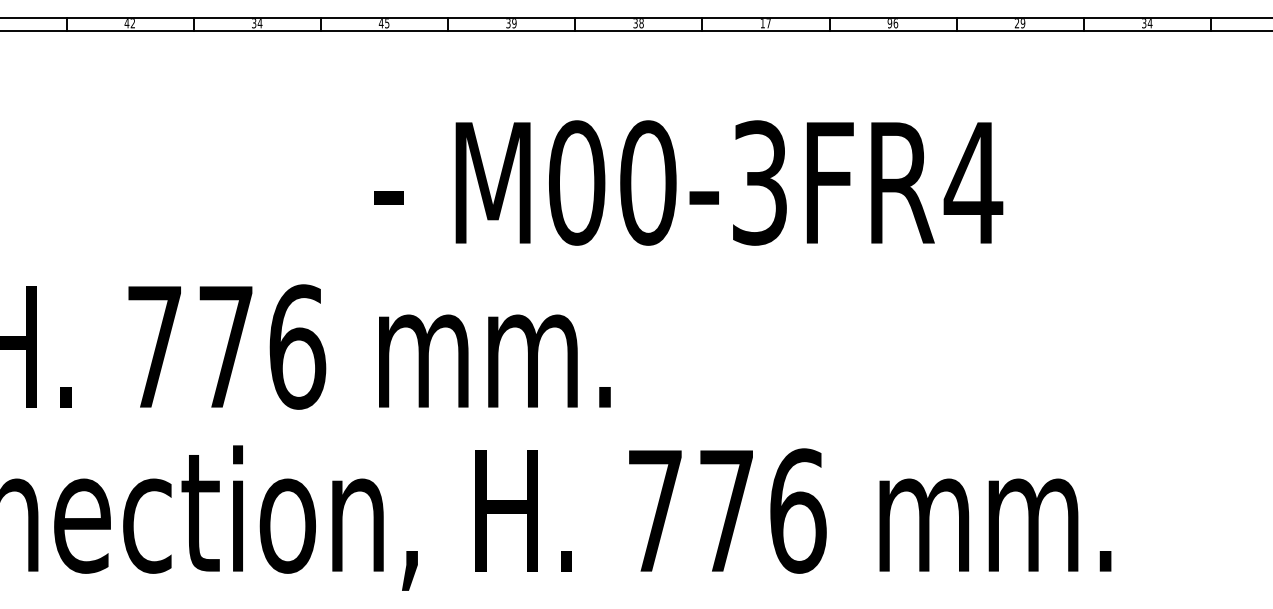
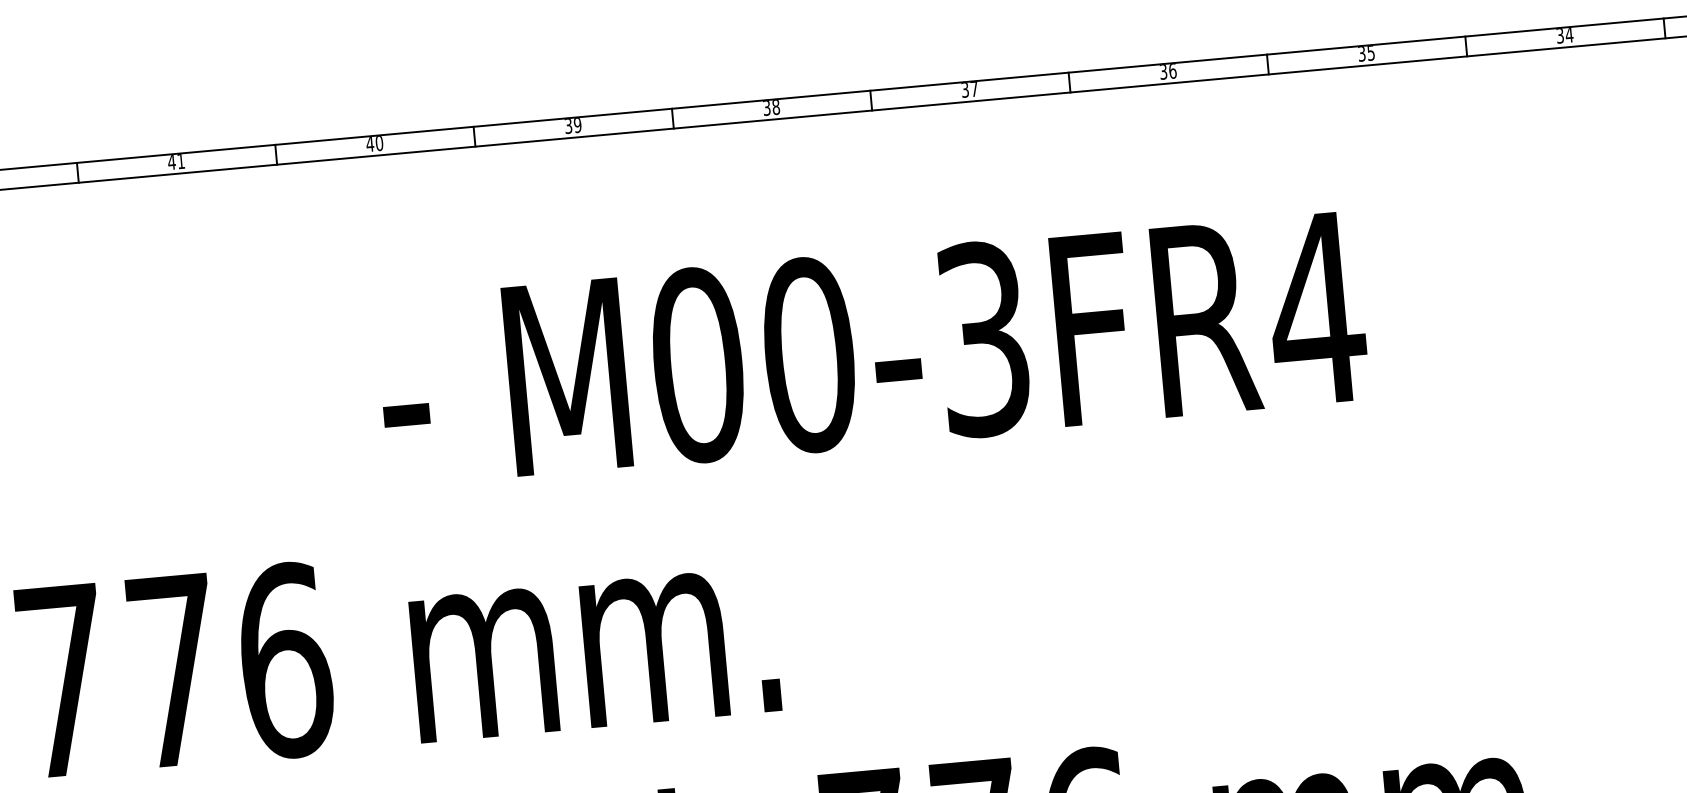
text: (256, 23) -> (175, 161), 34 -> 41
text: (387, 23) -> (379, 143), 45 -> 40
text: (762, 23) -> (964, 90), 17 -> 37
text: (889, 23) -> (1162, 72), 96 -> 36
text: (1019, 23) -> (1365, 53), 29 -> 35

